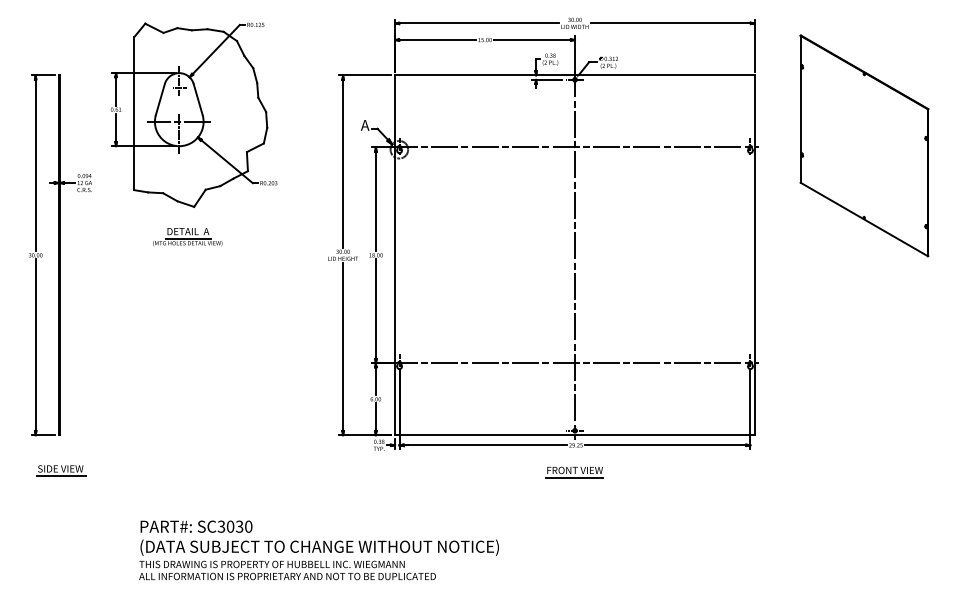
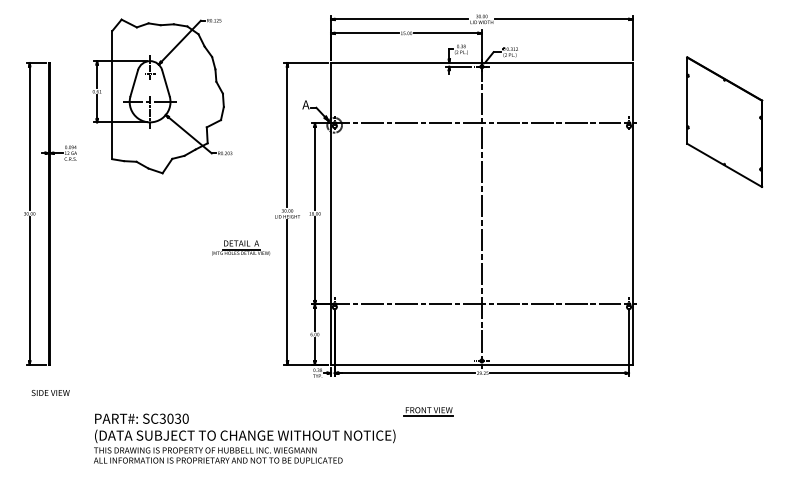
part: (864, 145) -> (724, 121), size x0.7
part: (187, 237) -> (240, 248), moved
part: (574, 472) -> (428, 411), moved
line: (61, 476) -> (51, 399), removed
text: (318, 550) -> (244, 438), moved

